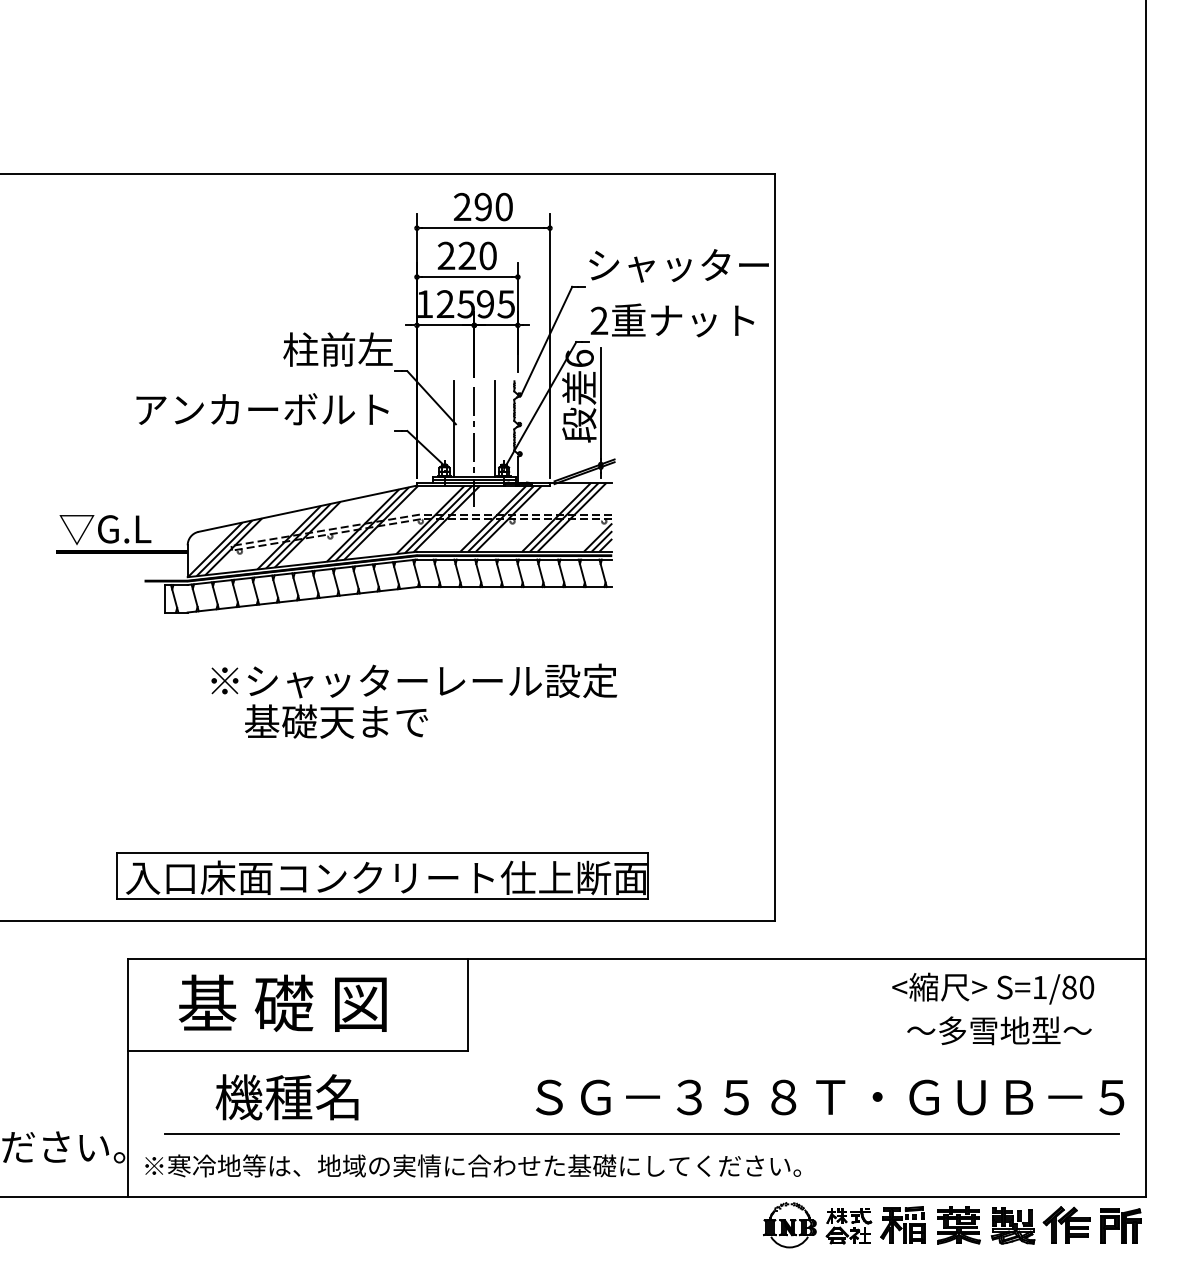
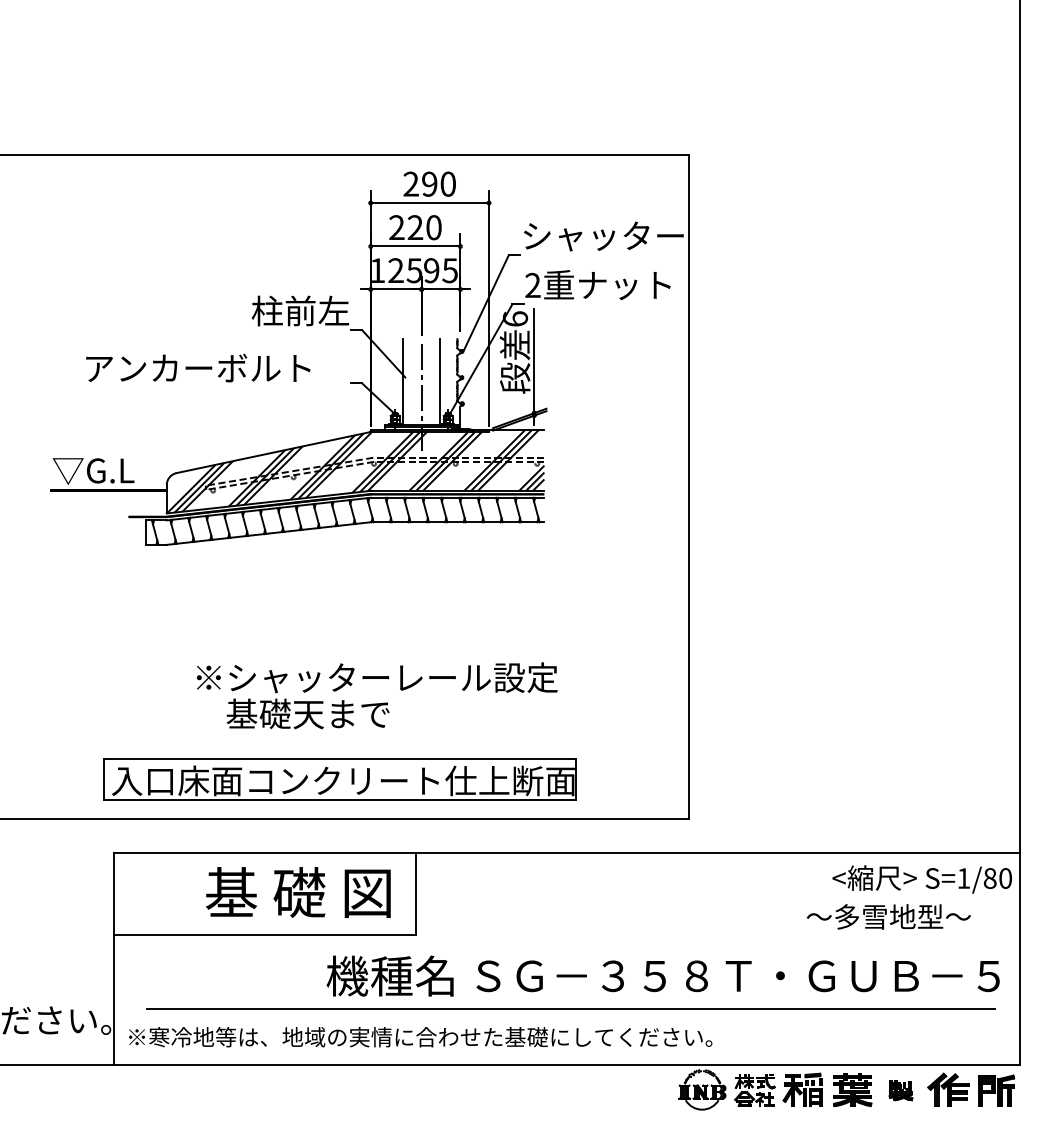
text: (262, 408) -> (198, 367), moved
text: (414, 700) -> (377, 695), moved
text: (992, 988) -> (921, 879), moved
text: (282, 1003) -> (298, 892), moved
text: (286, 1096) -> (389, 975), moved
part: (1012, 1225) -> (900, 1090), size x0.6

